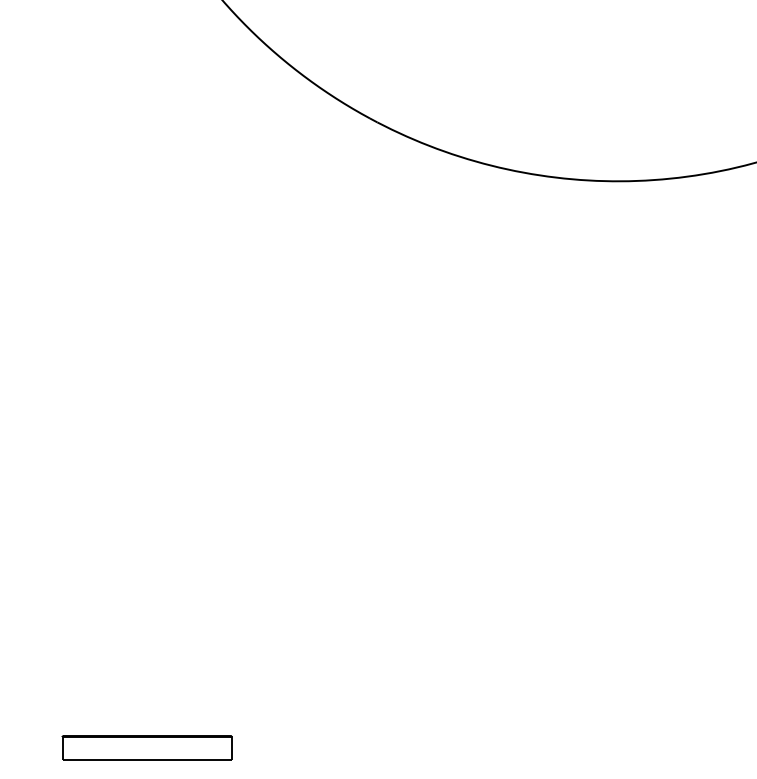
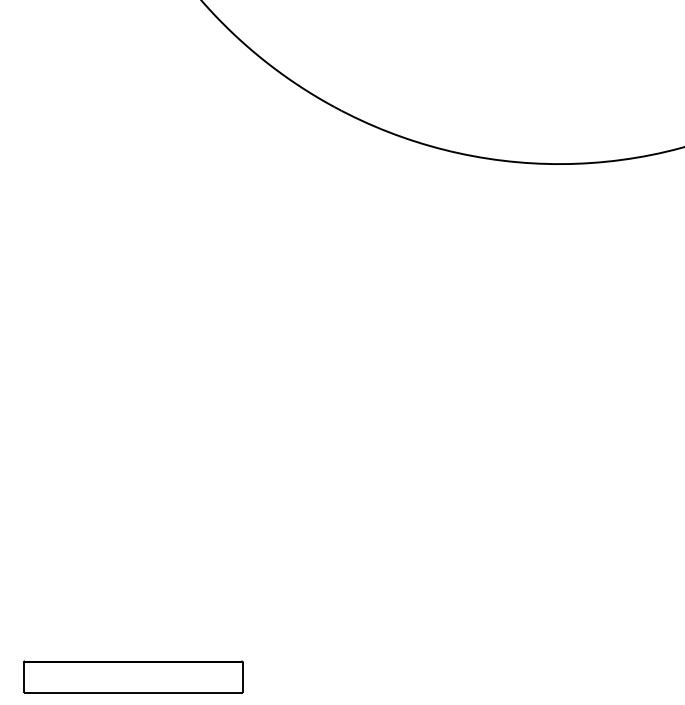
part: (146, 748) -> (132, 677), size x1.43

